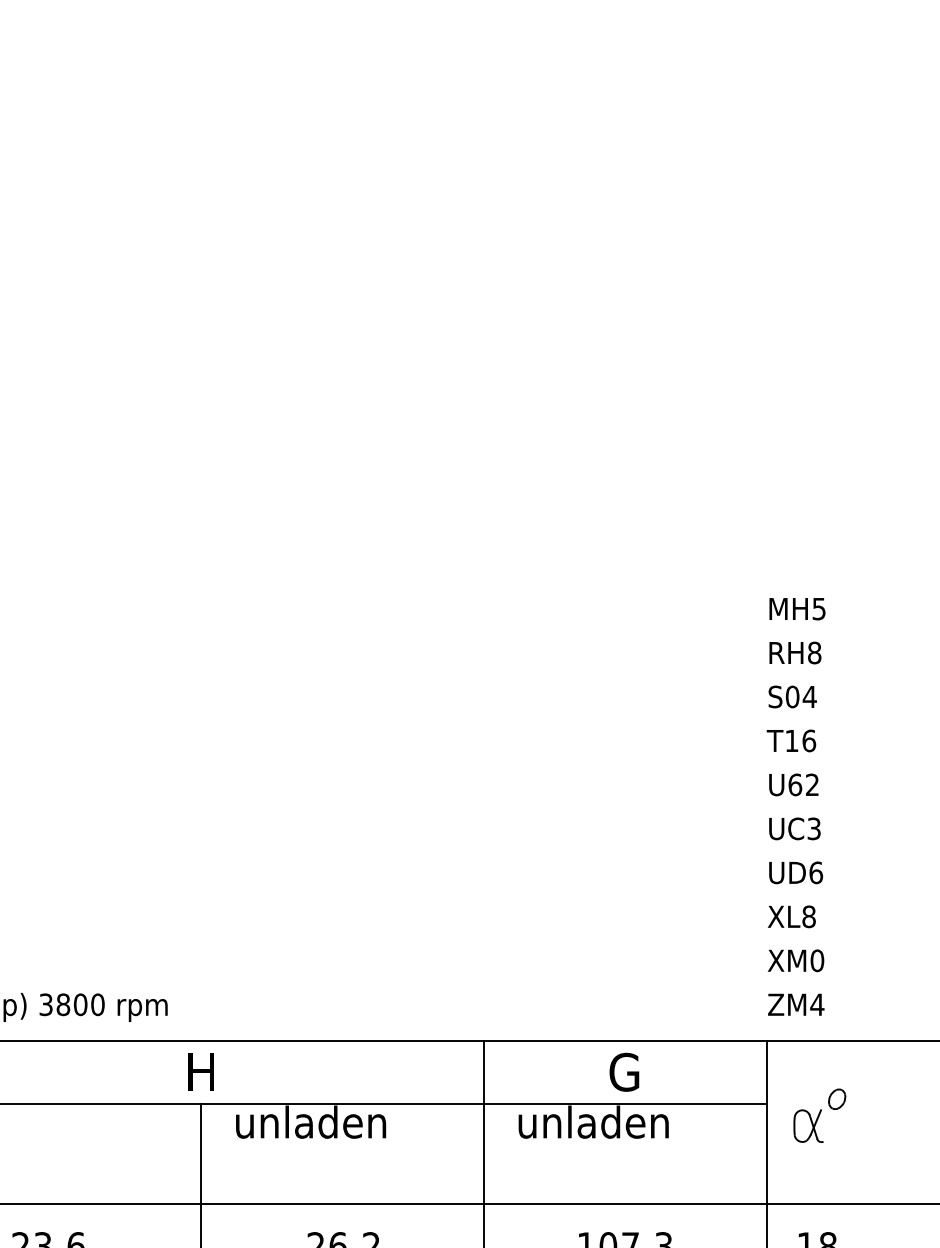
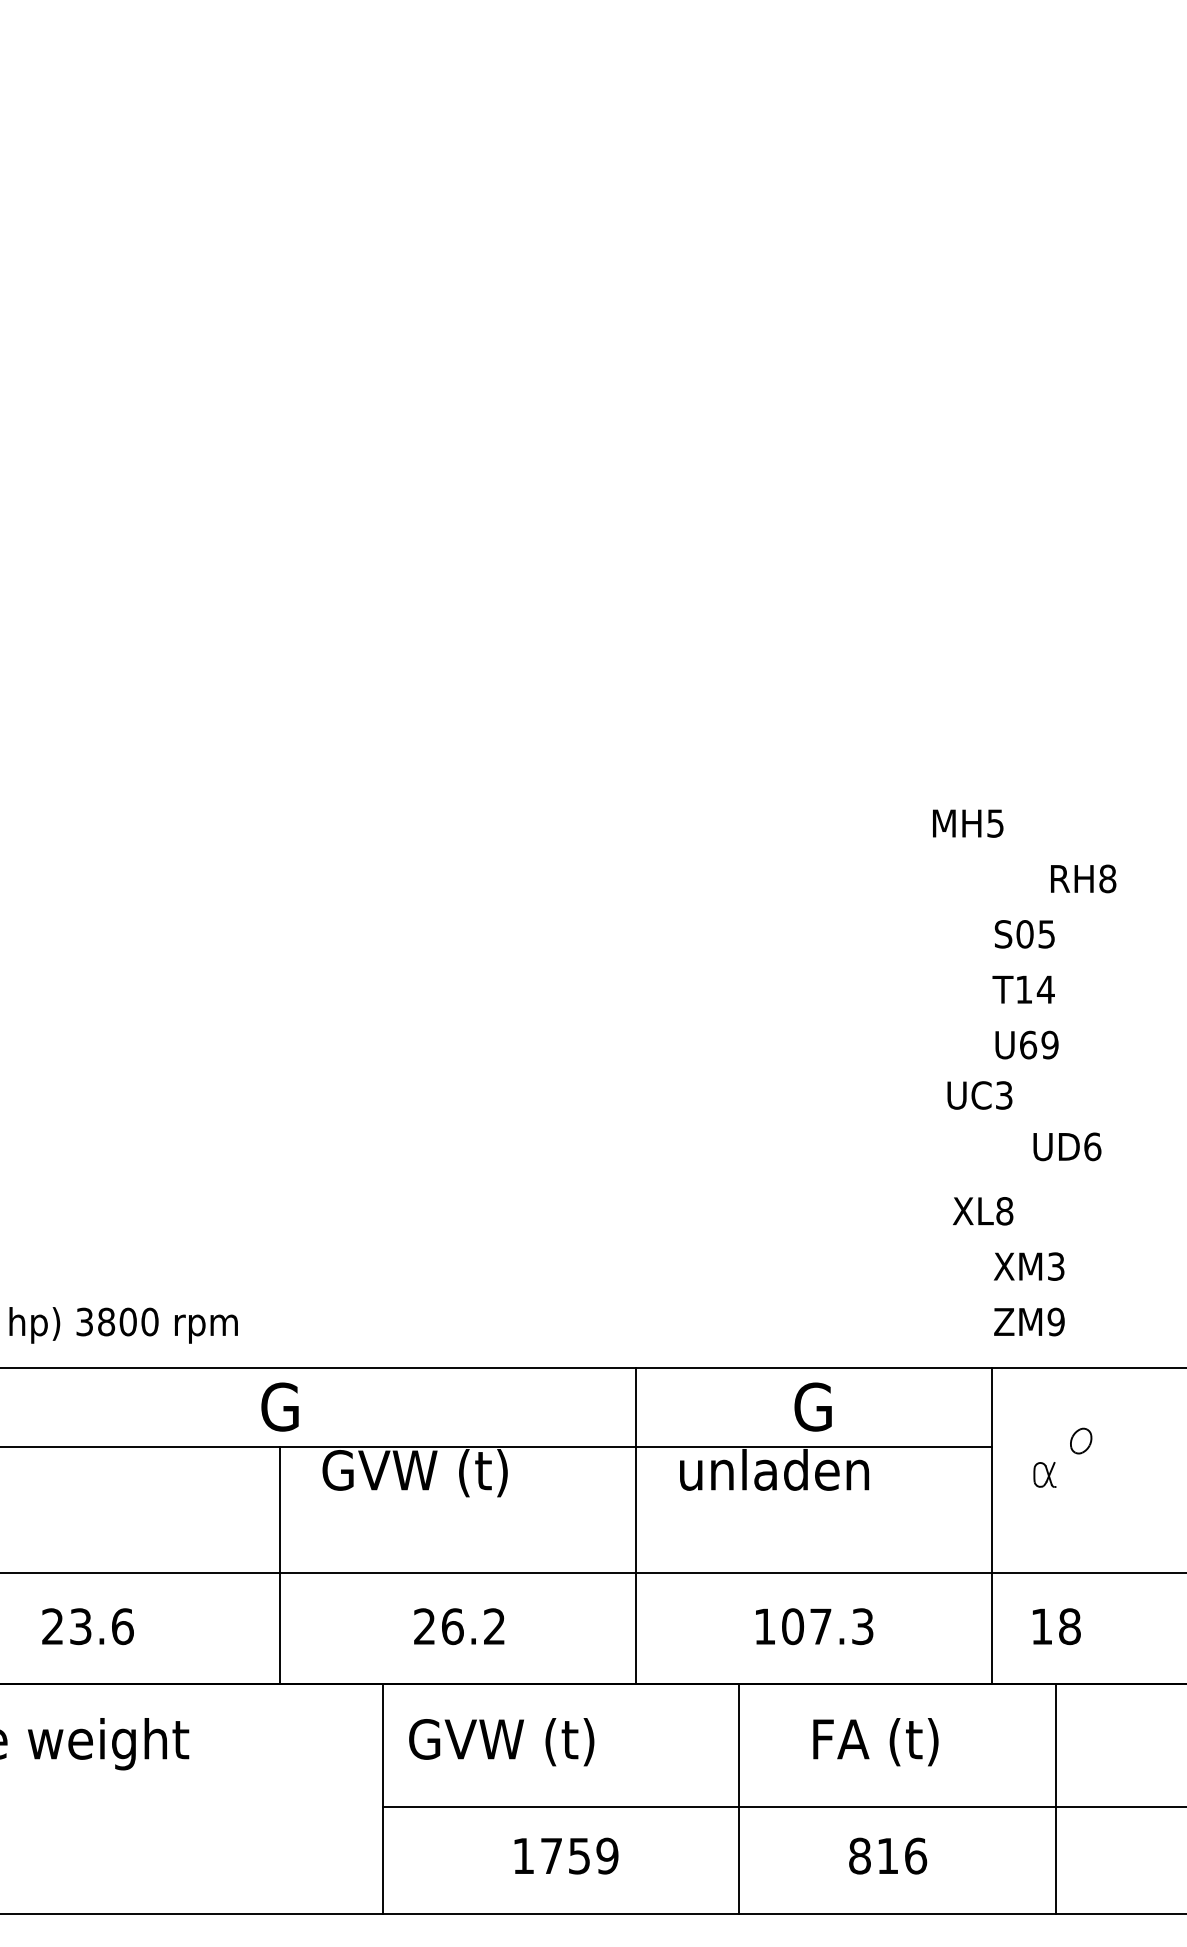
text: (797, 608) -> (968, 823), moved
text: (795, 652) -> (1083, 878), moved
text: (809, 697) -> (1046, 934), S04 -> S05
text: (808, 740) -> (1045, 989), T16 -> T14
text: (812, 784) -> (1049, 1044), U62 -> U69
text: (794, 828) -> (979, 1095), moved
text: (796, 872) -> (1067, 1146), moved
text: (792, 917) -> (983, 1211), moved
text: (816, 960) -> (1055, 1266), XM0 -> XM3
text: (817, 1004) -> (1056, 1321), ZM4 -> ZM9
text: (200, 1071) -> (279, 1406), H -> G
text: (310, 1125) -> (417, 1473), unladen -> GVW (t)
part: (808, 1125) -> (1044, 1474), size x0.6

